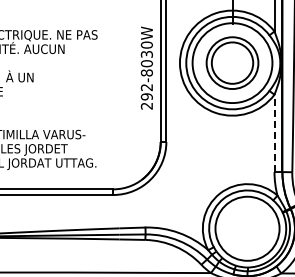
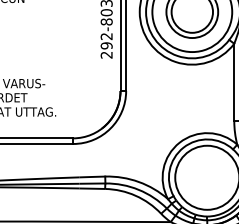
line: (274, 133) -> (234, 82), dashed -> solid

